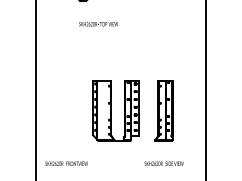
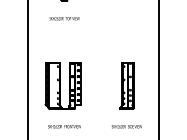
text: (98, 24) -> (64, 18), moved
part: (115, 110) -> (62, 85), moved
text: (66, 163) -> (64, 126), moved

